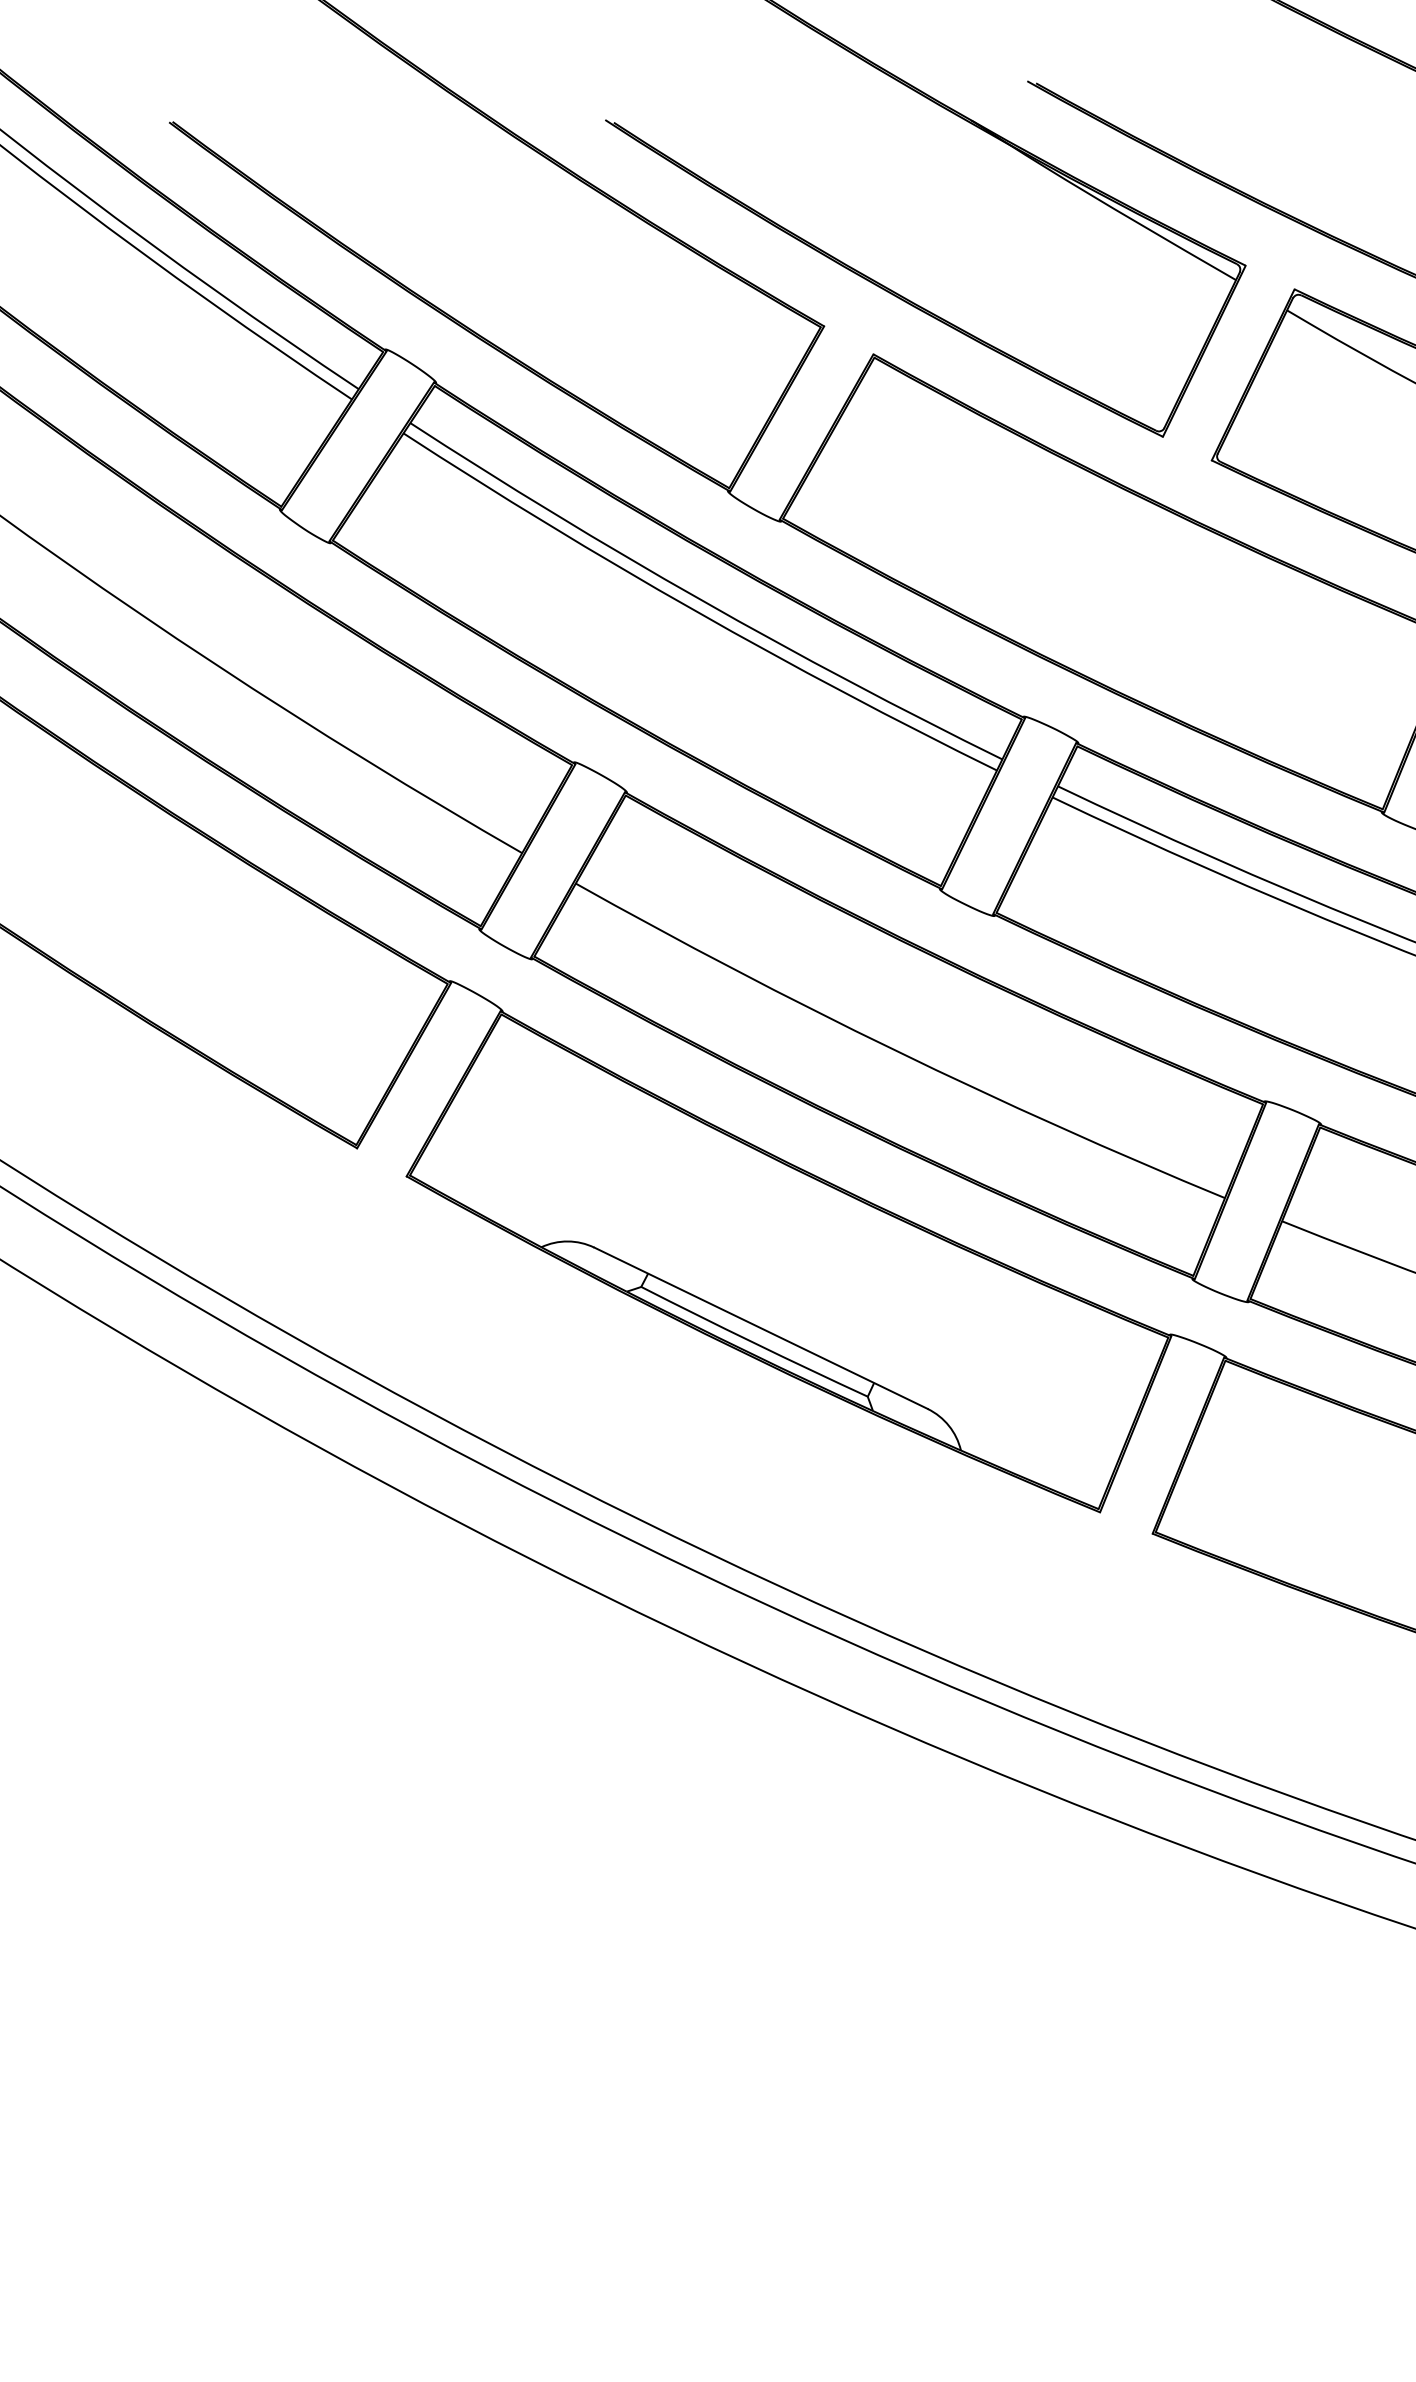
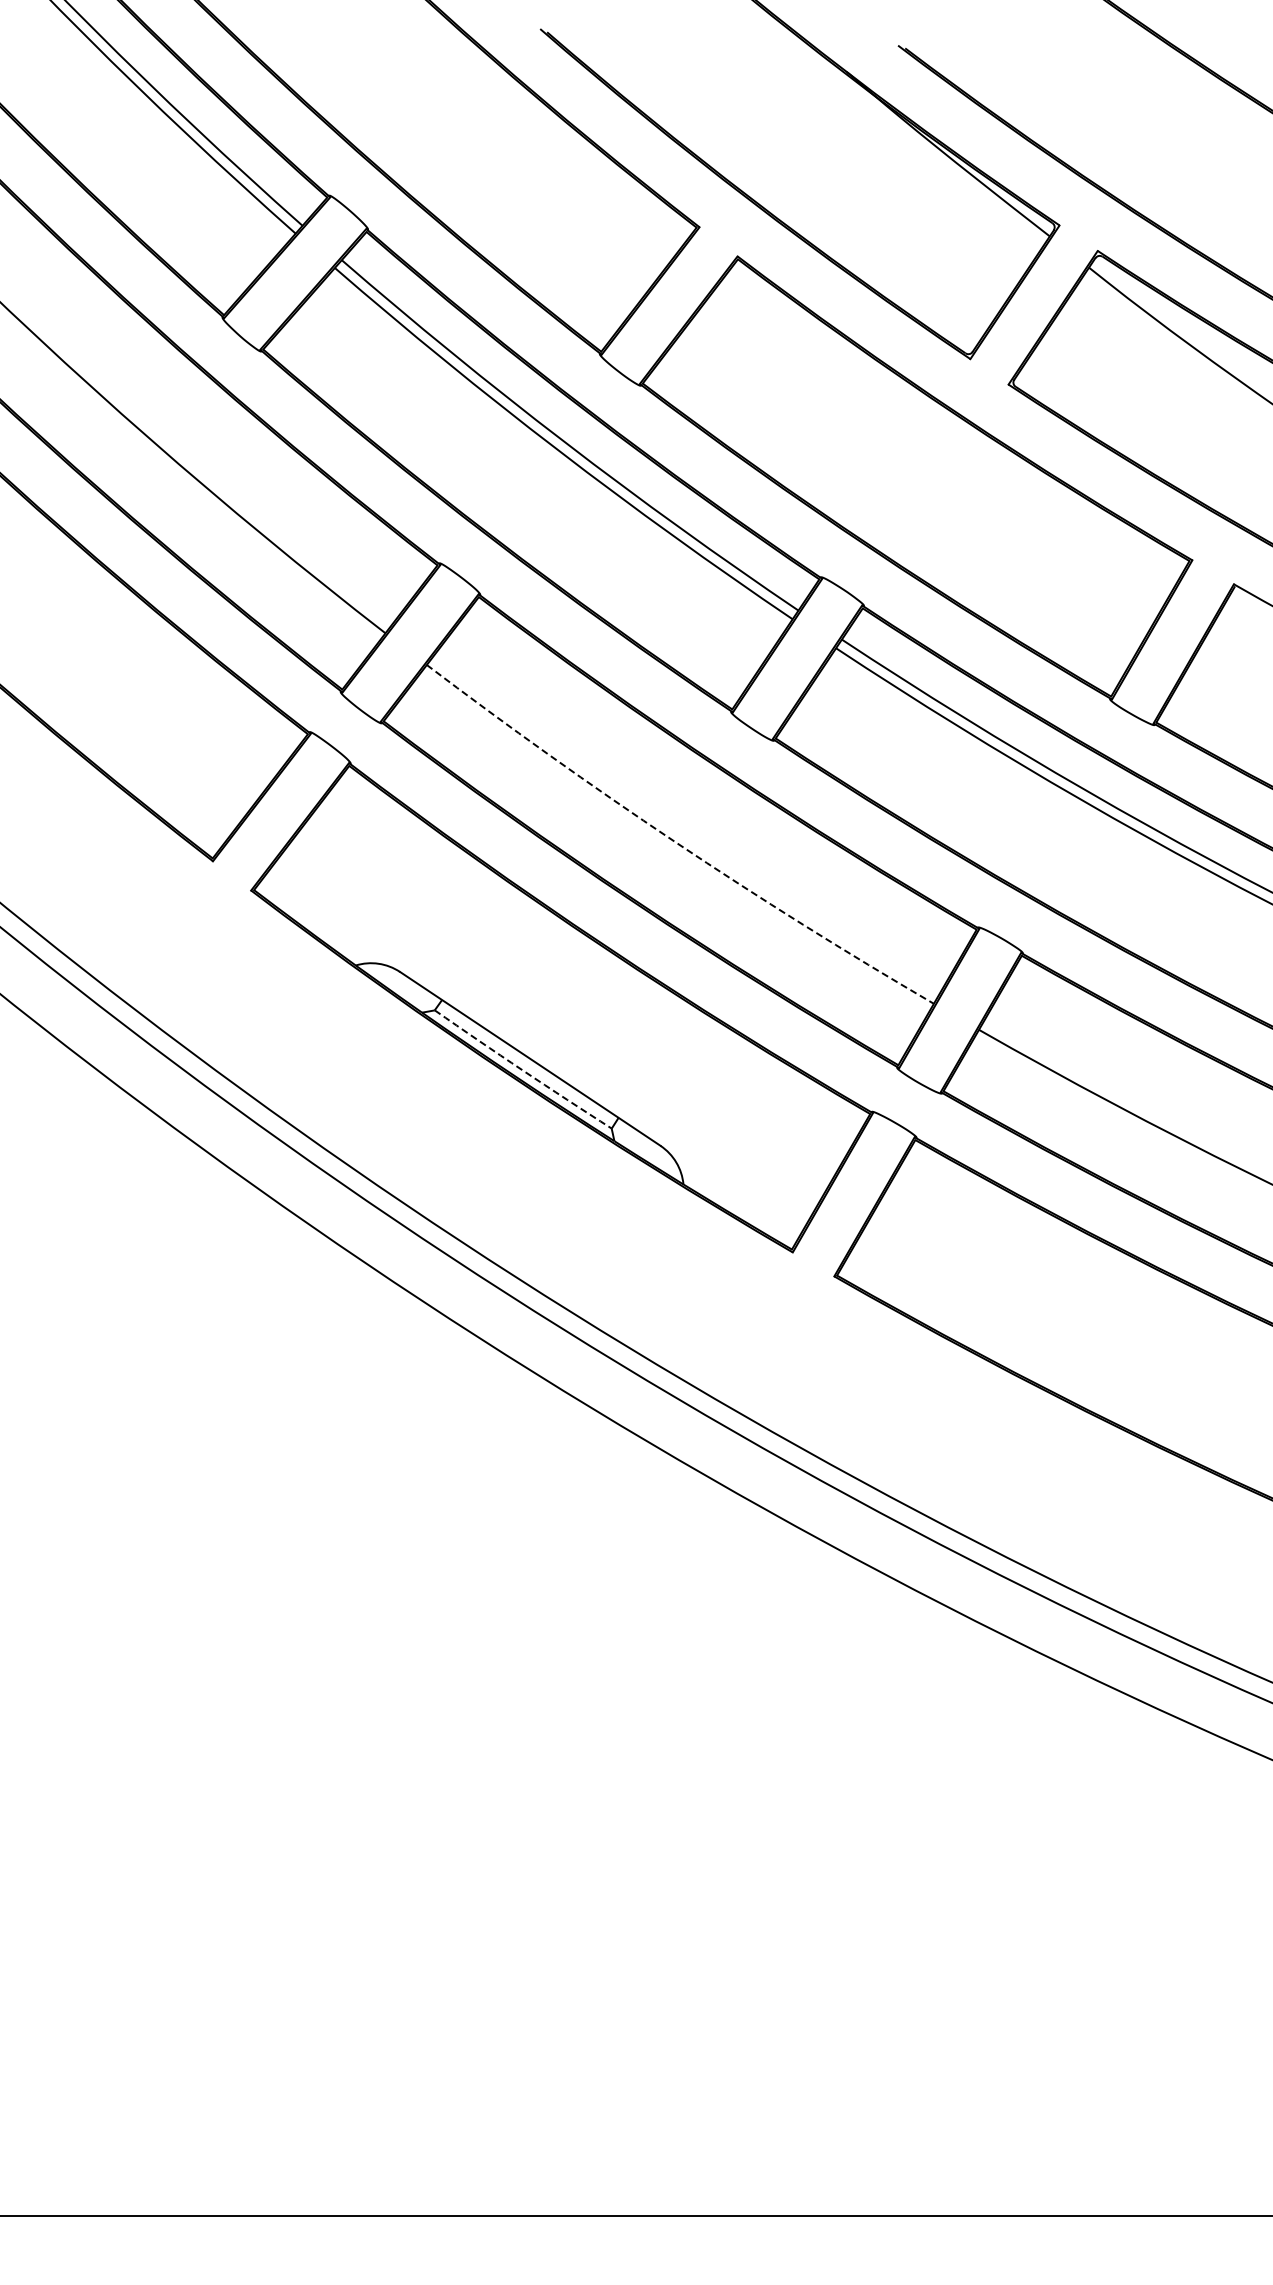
arc: (896, 1051) -> (675, 842), solid -> dashed
arc: (753, 1343) -> (522, 1070), solid -> dashed

